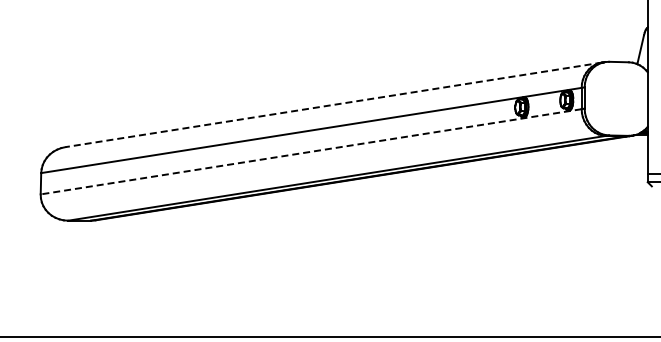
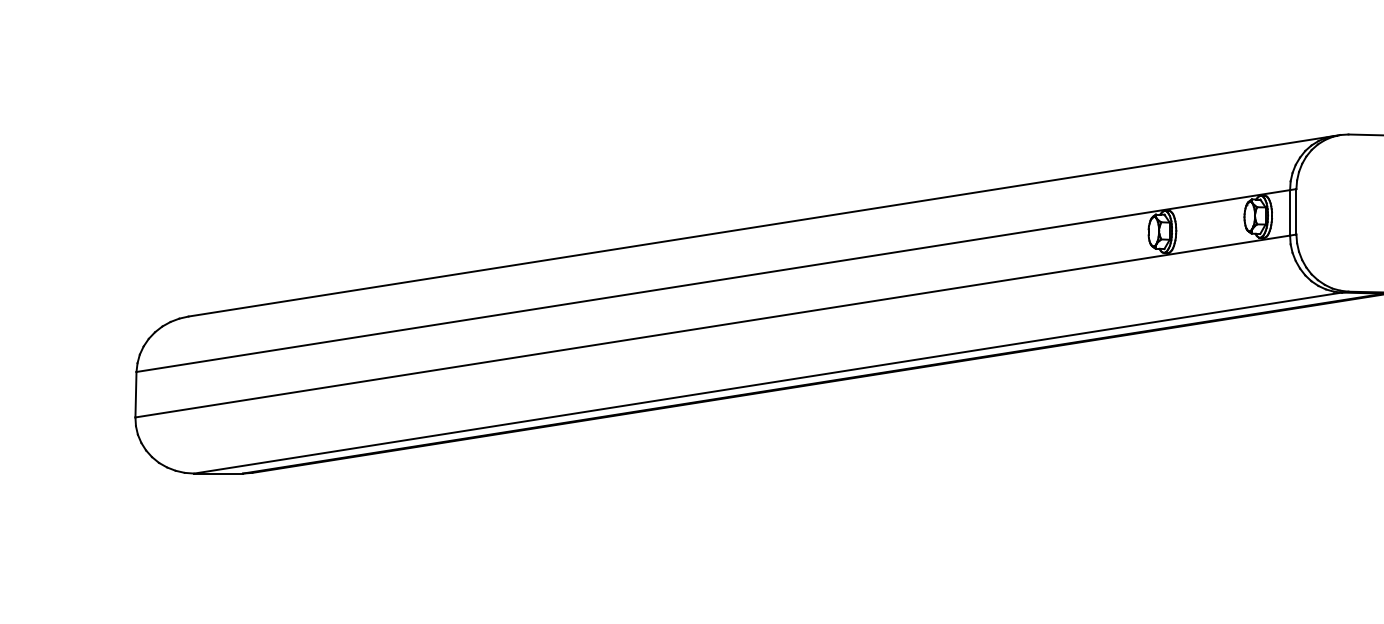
line: (333, 104) -> (760, 225), dashed -> solid
line: (311, 151) -> (713, 325), dashed -> solid

